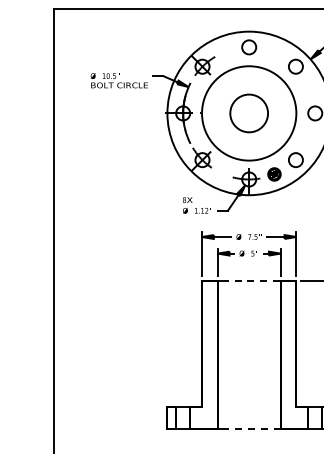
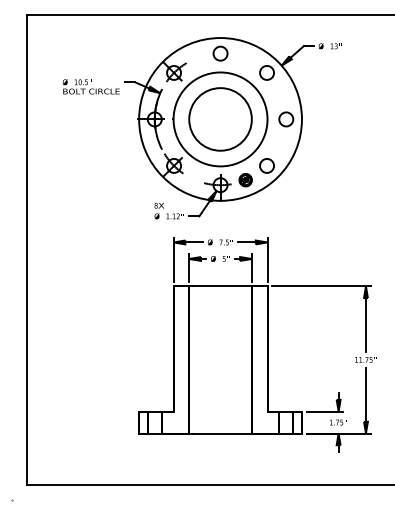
circle: (249, 113) -> (220, 119), size x1.67
line: (251, 281) -> (222, 286), dashed -> solid
line: (250, 428) -> (221, 433), dashed -> solid

